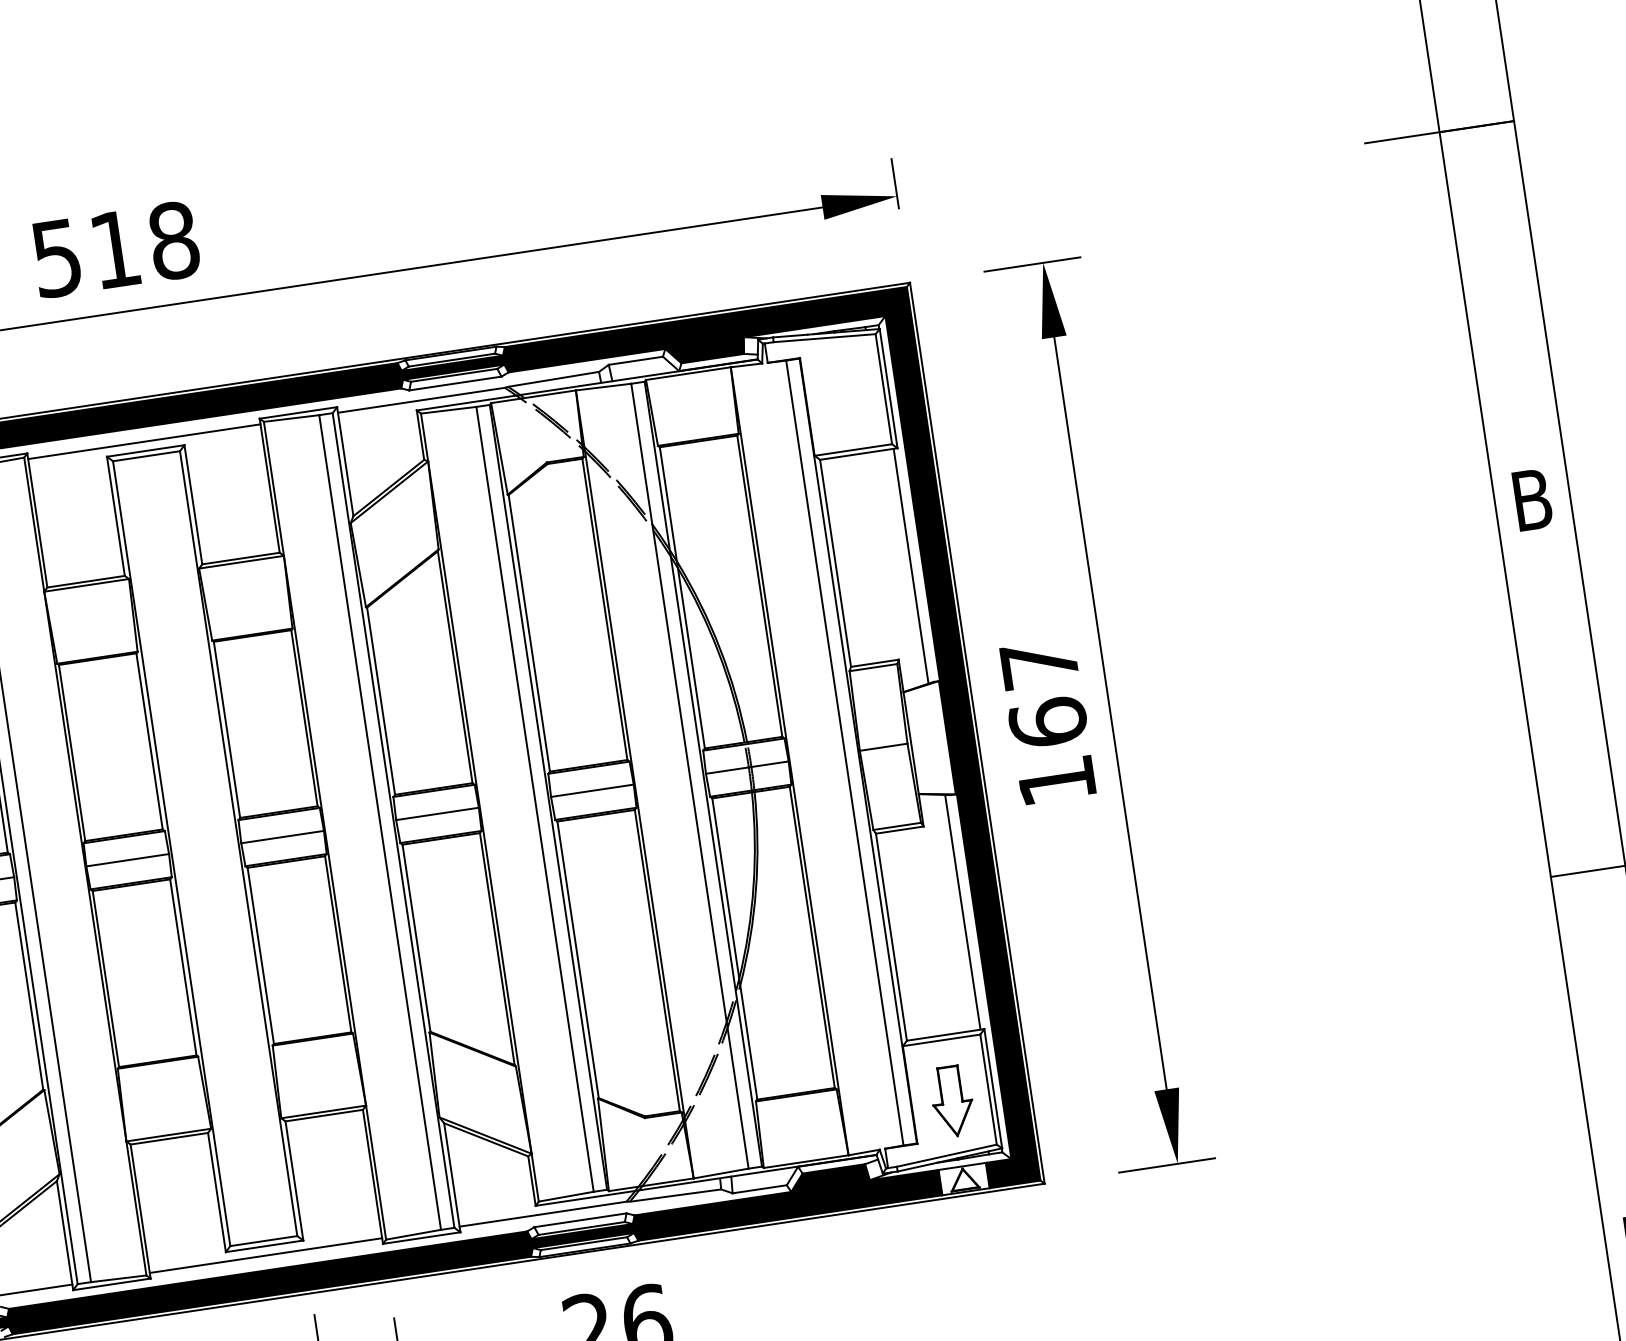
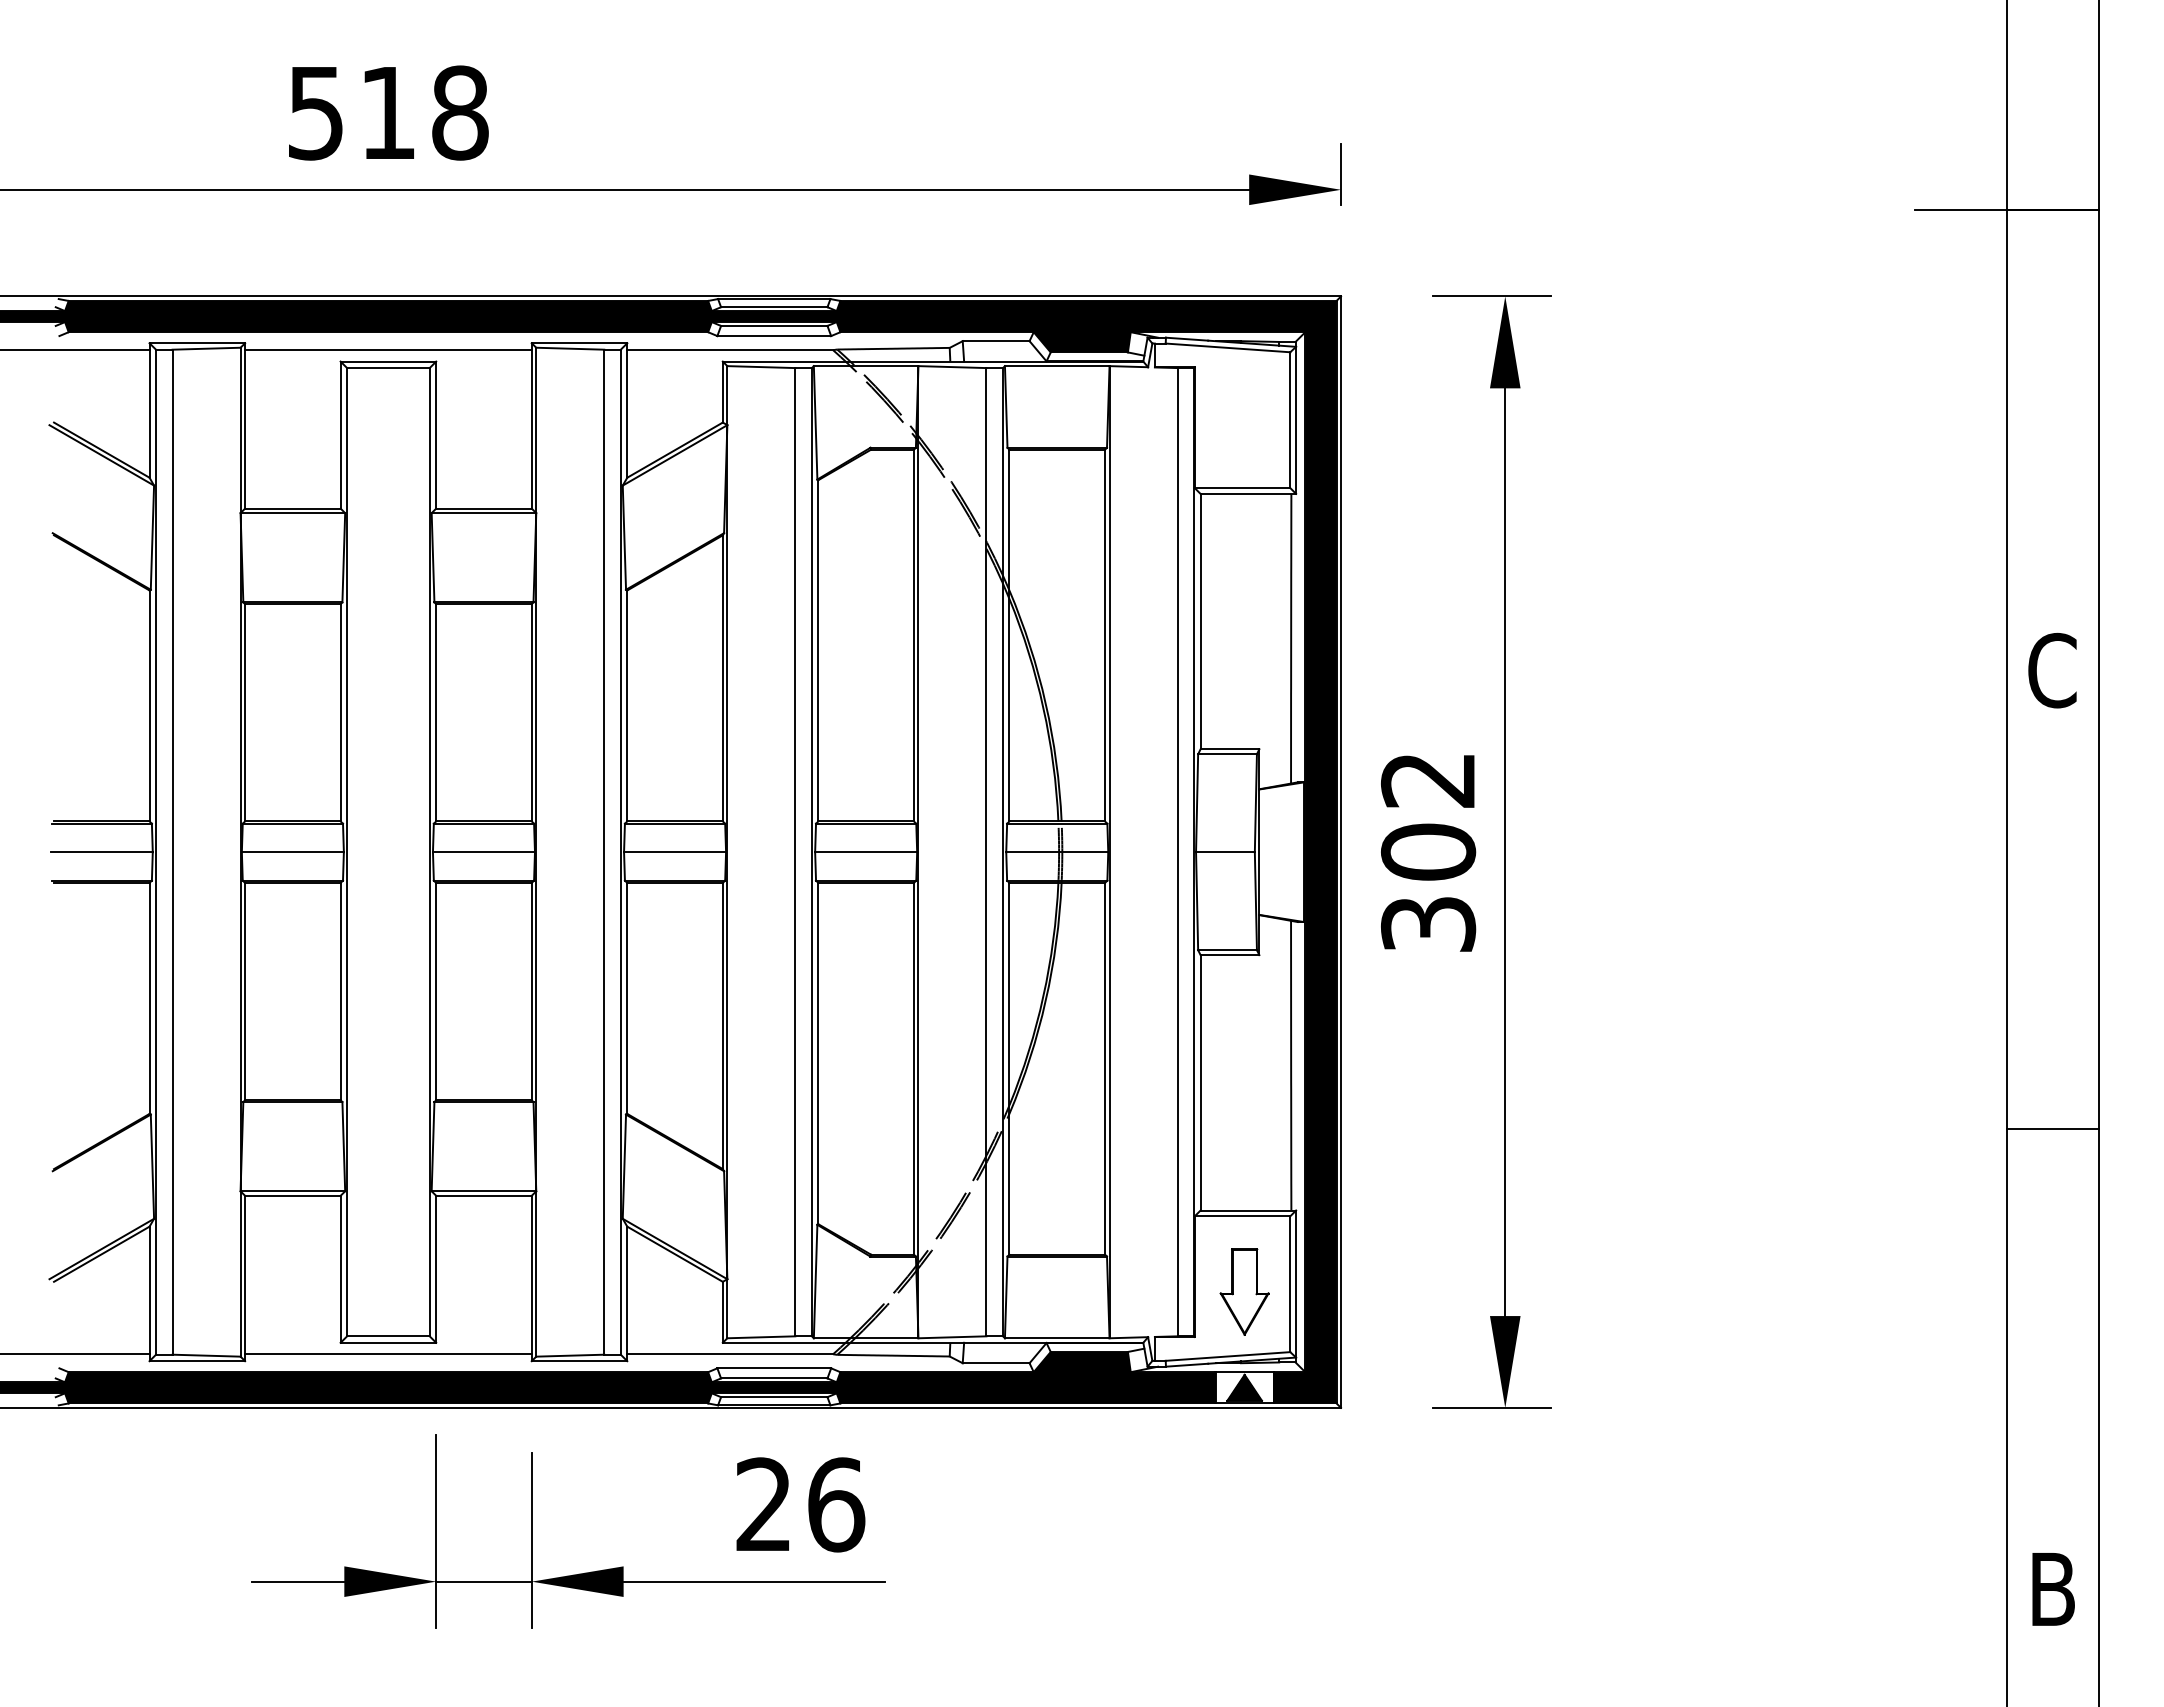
text: (1532, 499) -> (2052, 670), B -> C
text: (1048, 722) -> (1428, 852), 167 -> 302
fill: (964, 1179) -> (1244, 1388), added

